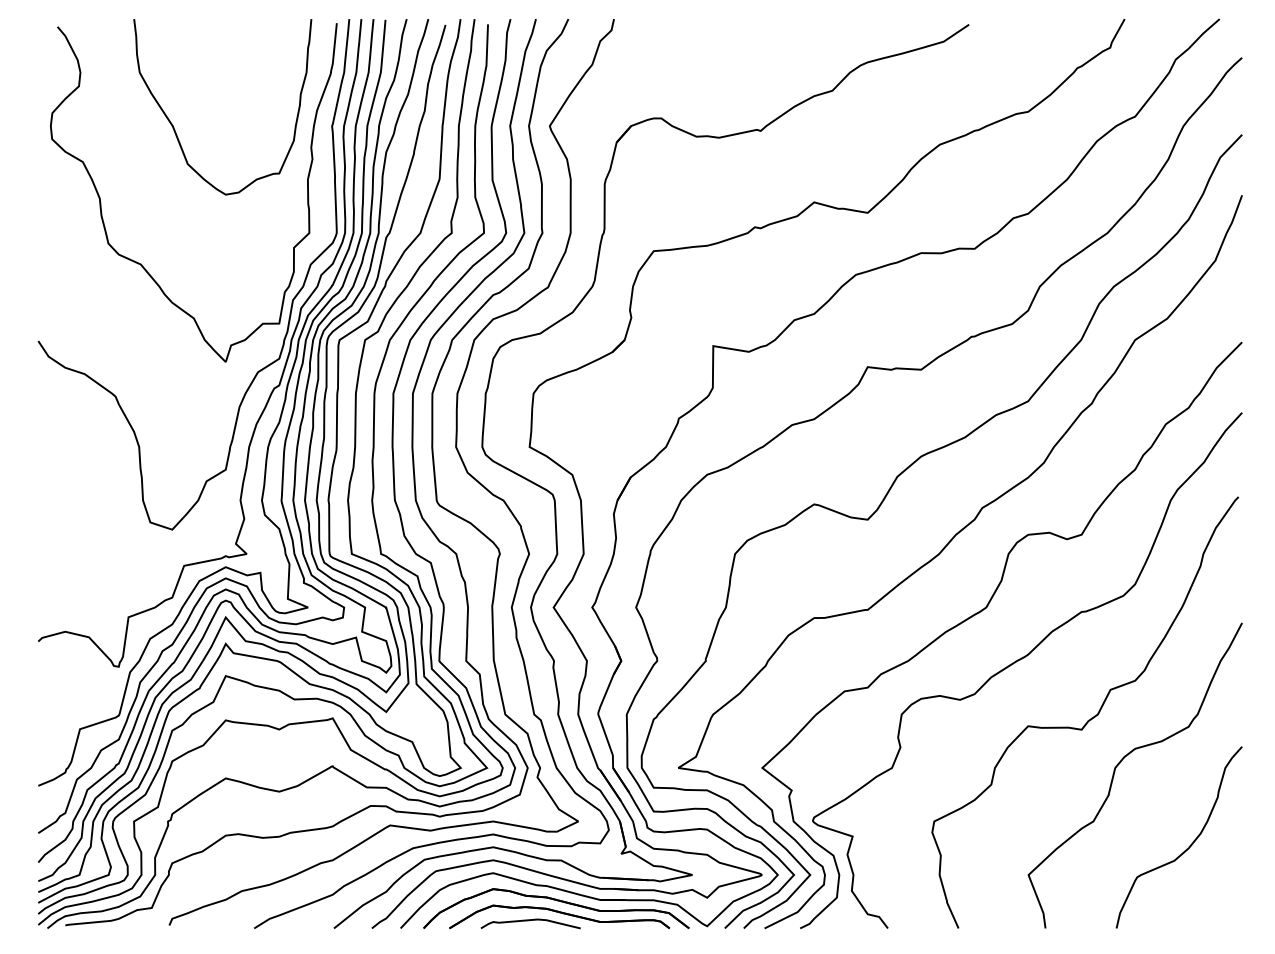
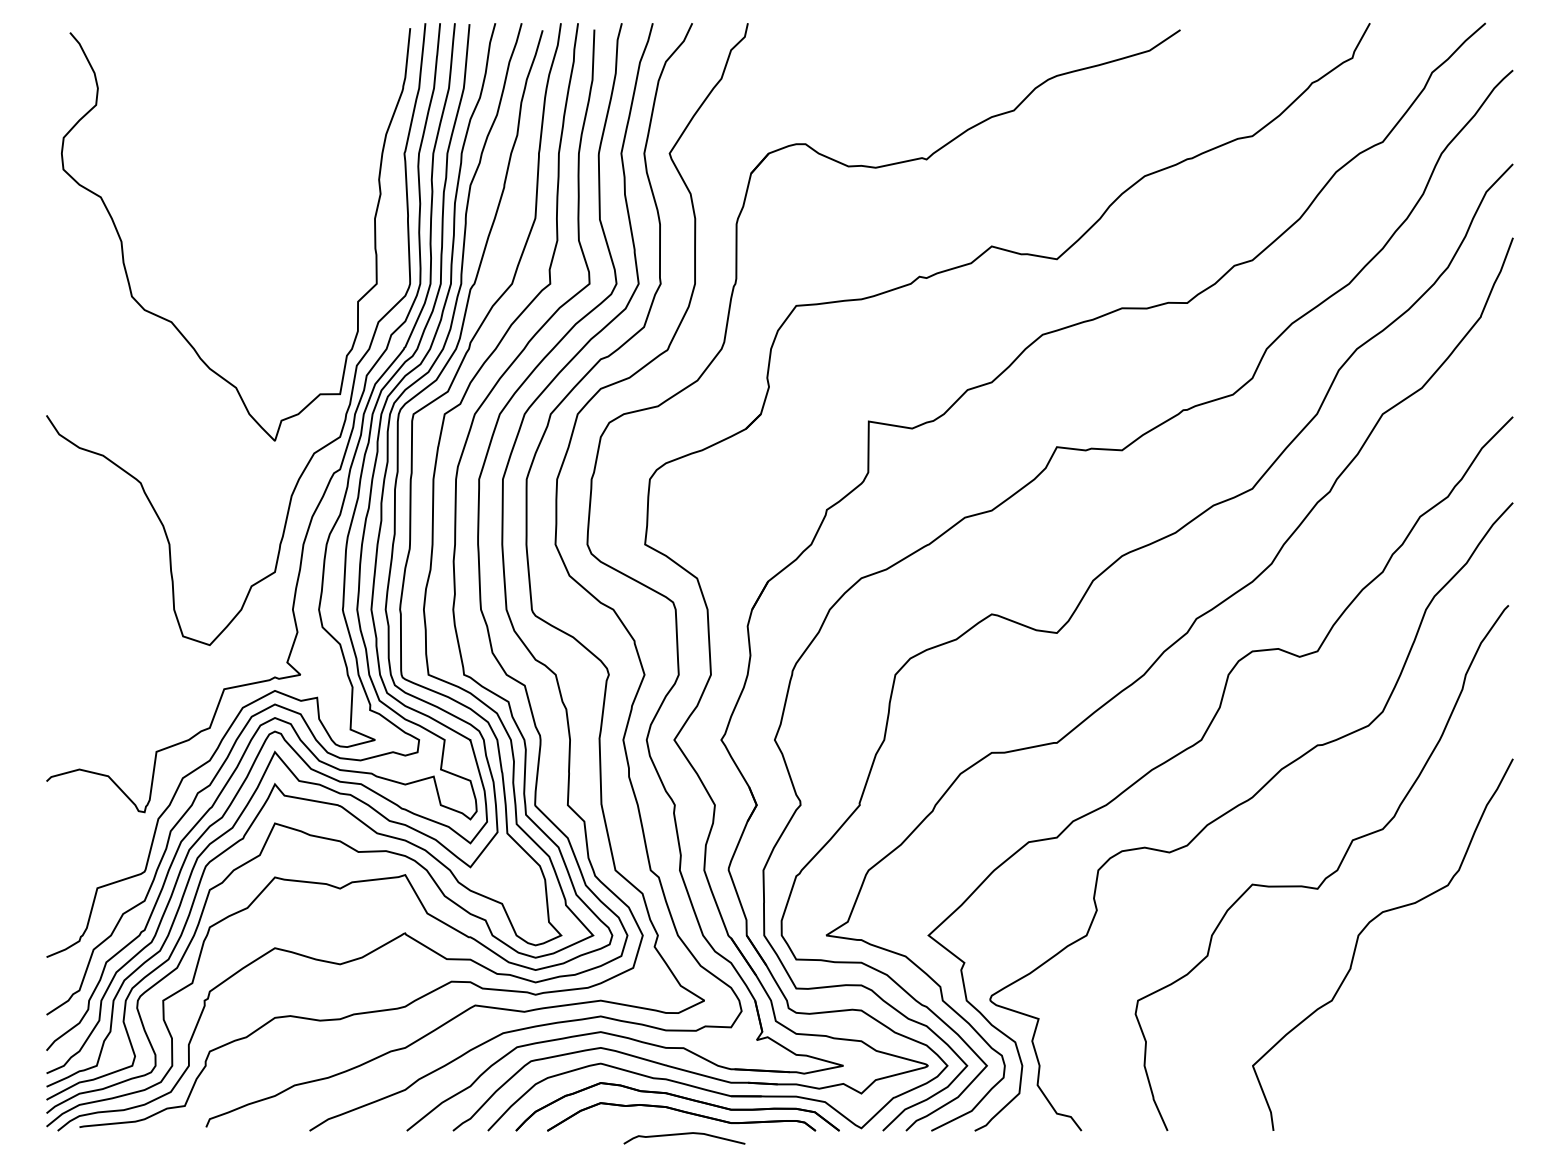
curve: (174, 127) -> (212, 155), removed
curve: (1189, 845) -> (1449, 1029), removed
curve: (530, 920) -> (684, 1134), moved

